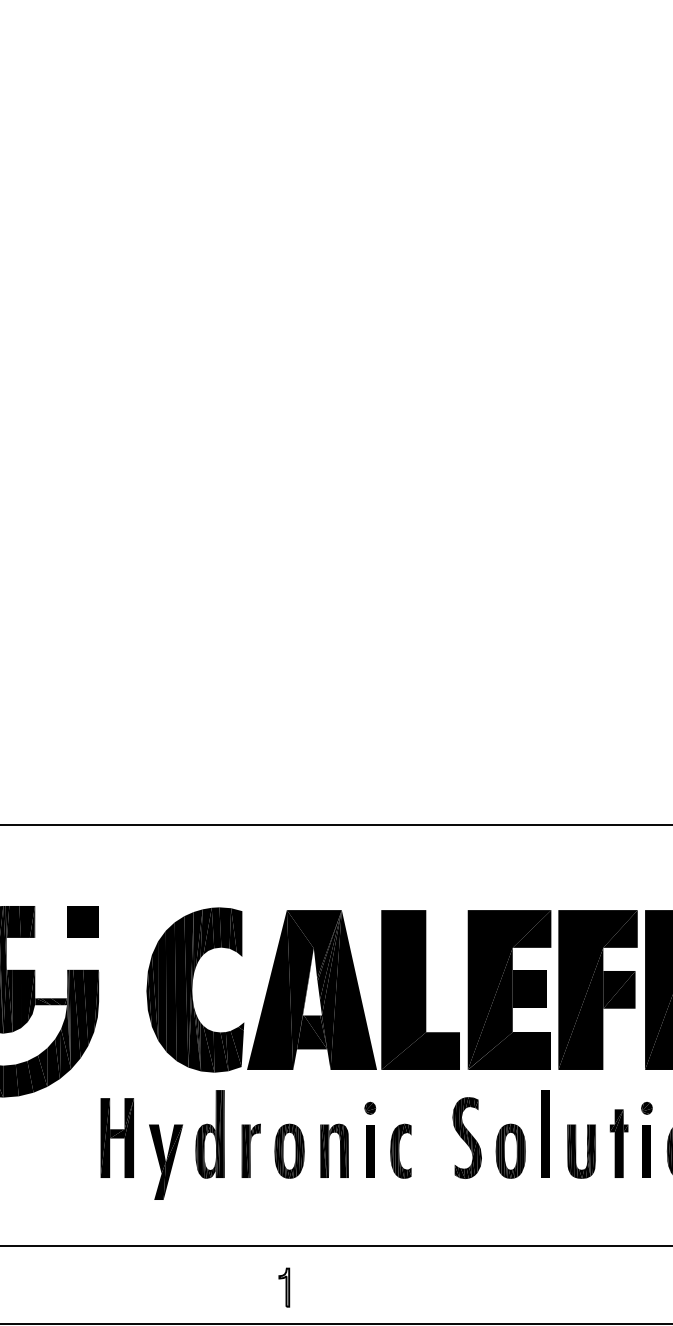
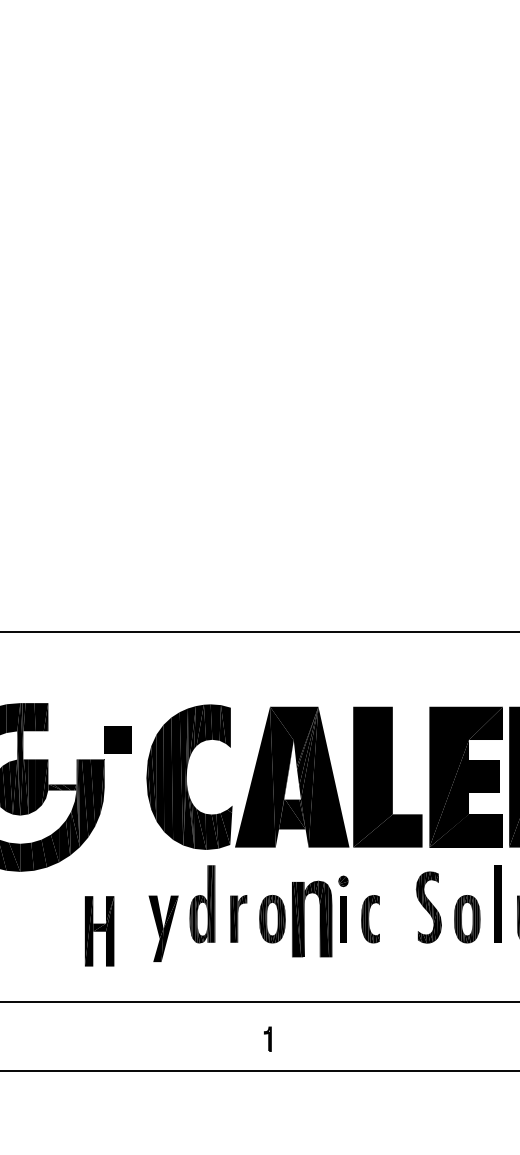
part: (82, 921) -> (117, 739), moved
part: (116, 1137) -> (98, 930), moved
part: (334, 1150) -> (312, 918), size x1.6
part: (284, 1287) -> (267, 1039), size x0.7

